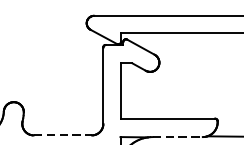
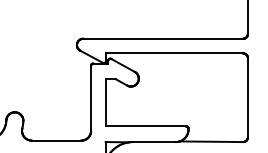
line: (62, 135) -> (56, 140), dashed -> solid
line: (177, 137) -> (154, 142), dashed -> solid

